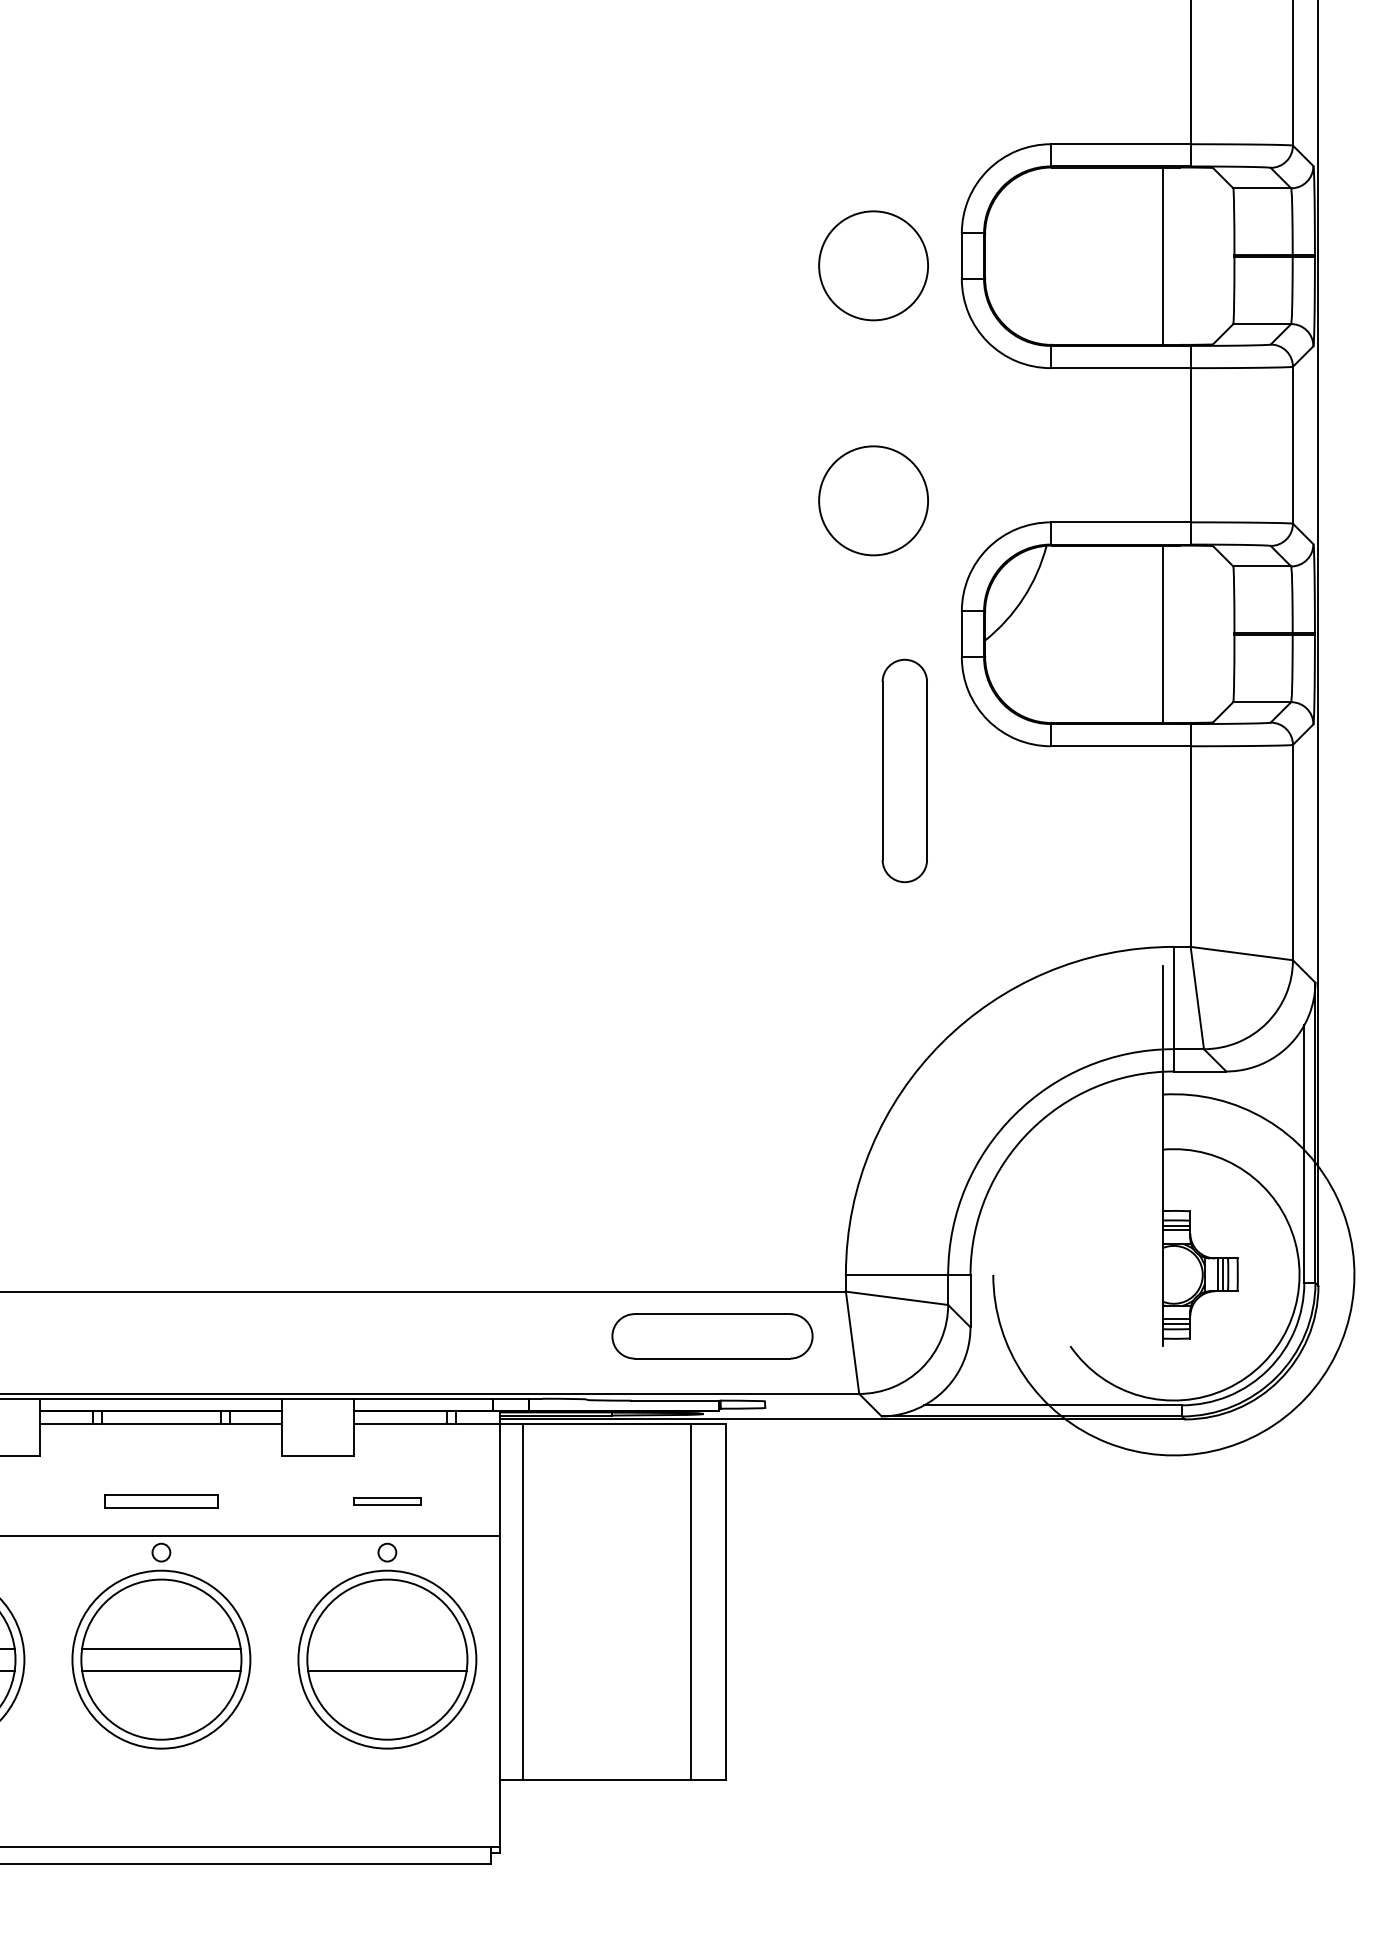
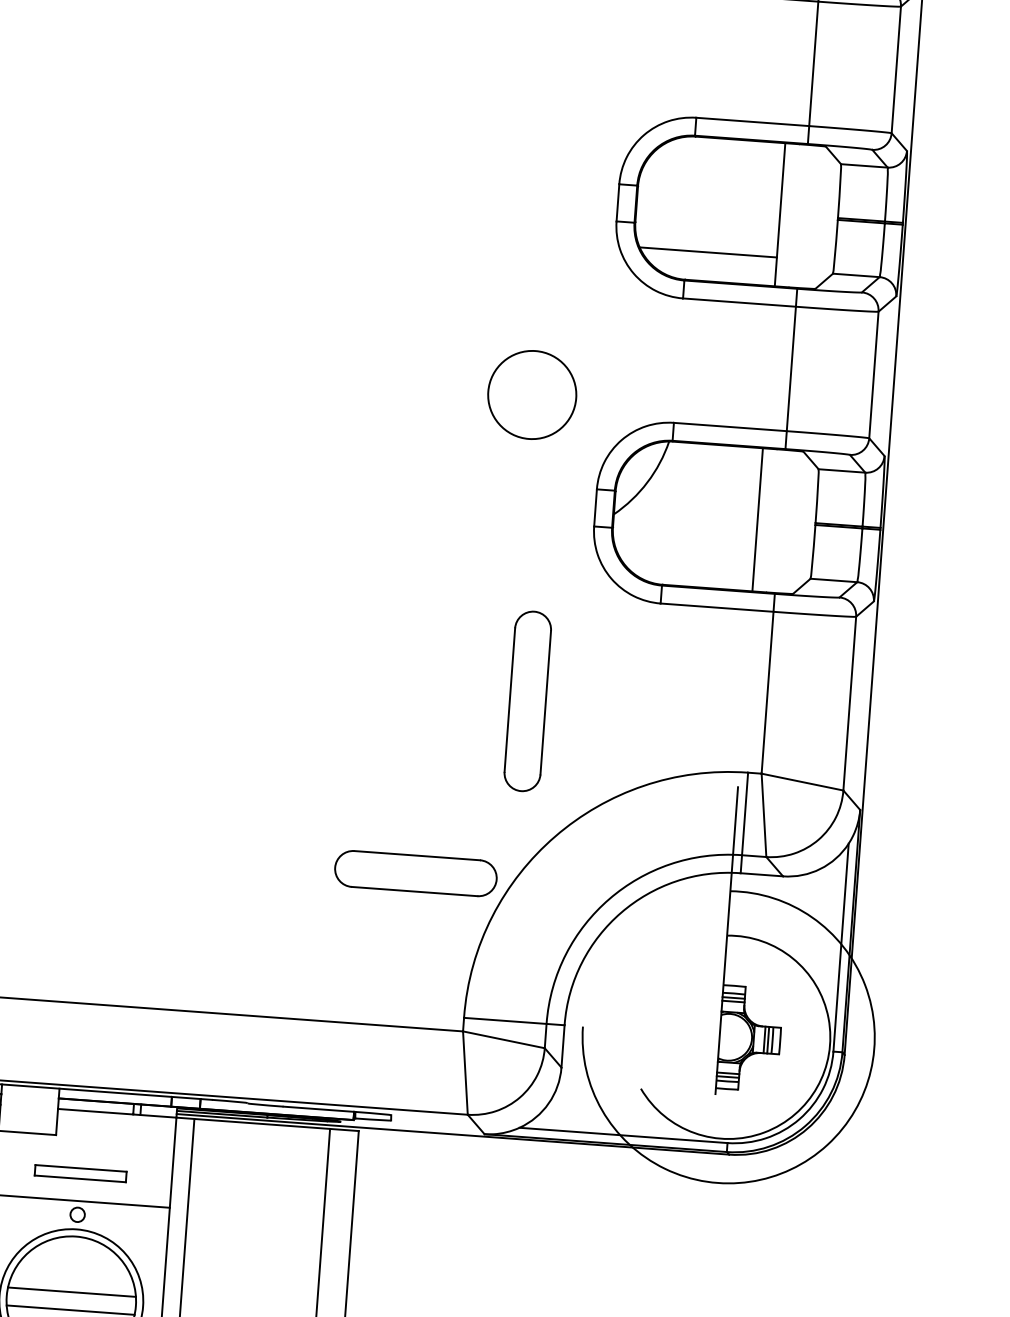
circle: (873, 265) -> (546, 205), removed
line: (1077, 309) -> (708, 252), added
part: (904, 770) -> (527, 701), moved
part: (712, 1336) -> (415, 873), moved
part: (387, 1501) -> (80, 1173), size x1.67
line: (387, 1648) -> (72, 1292), added

